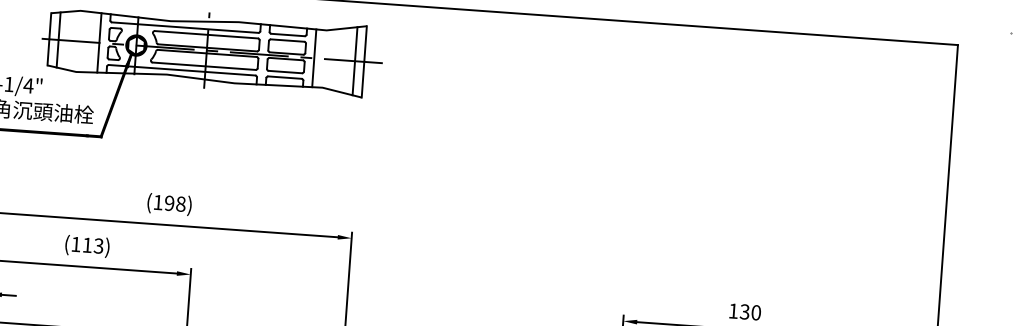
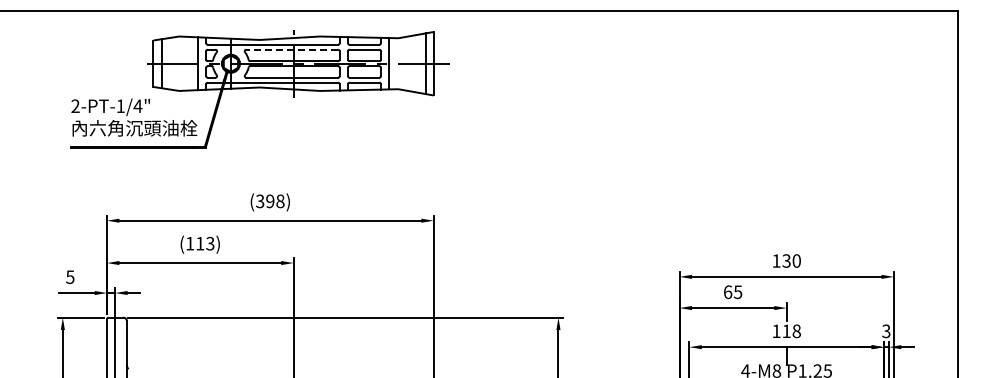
line: (206, 34) -> (292, 49), solid -> dashed
text: (158, 202) -> (260, 201), (198) -> (398)

